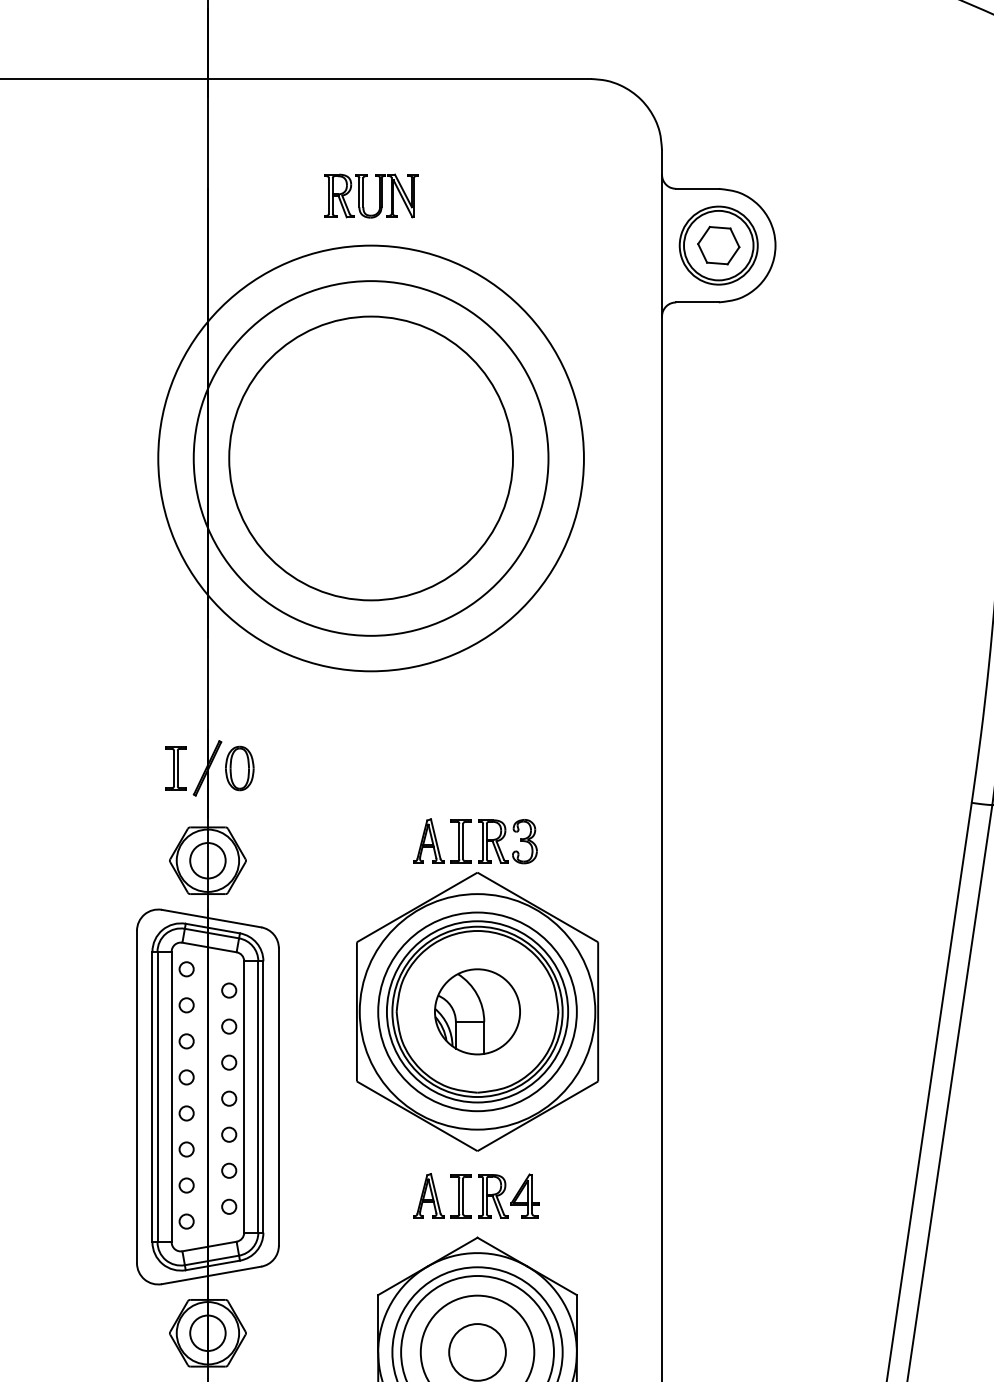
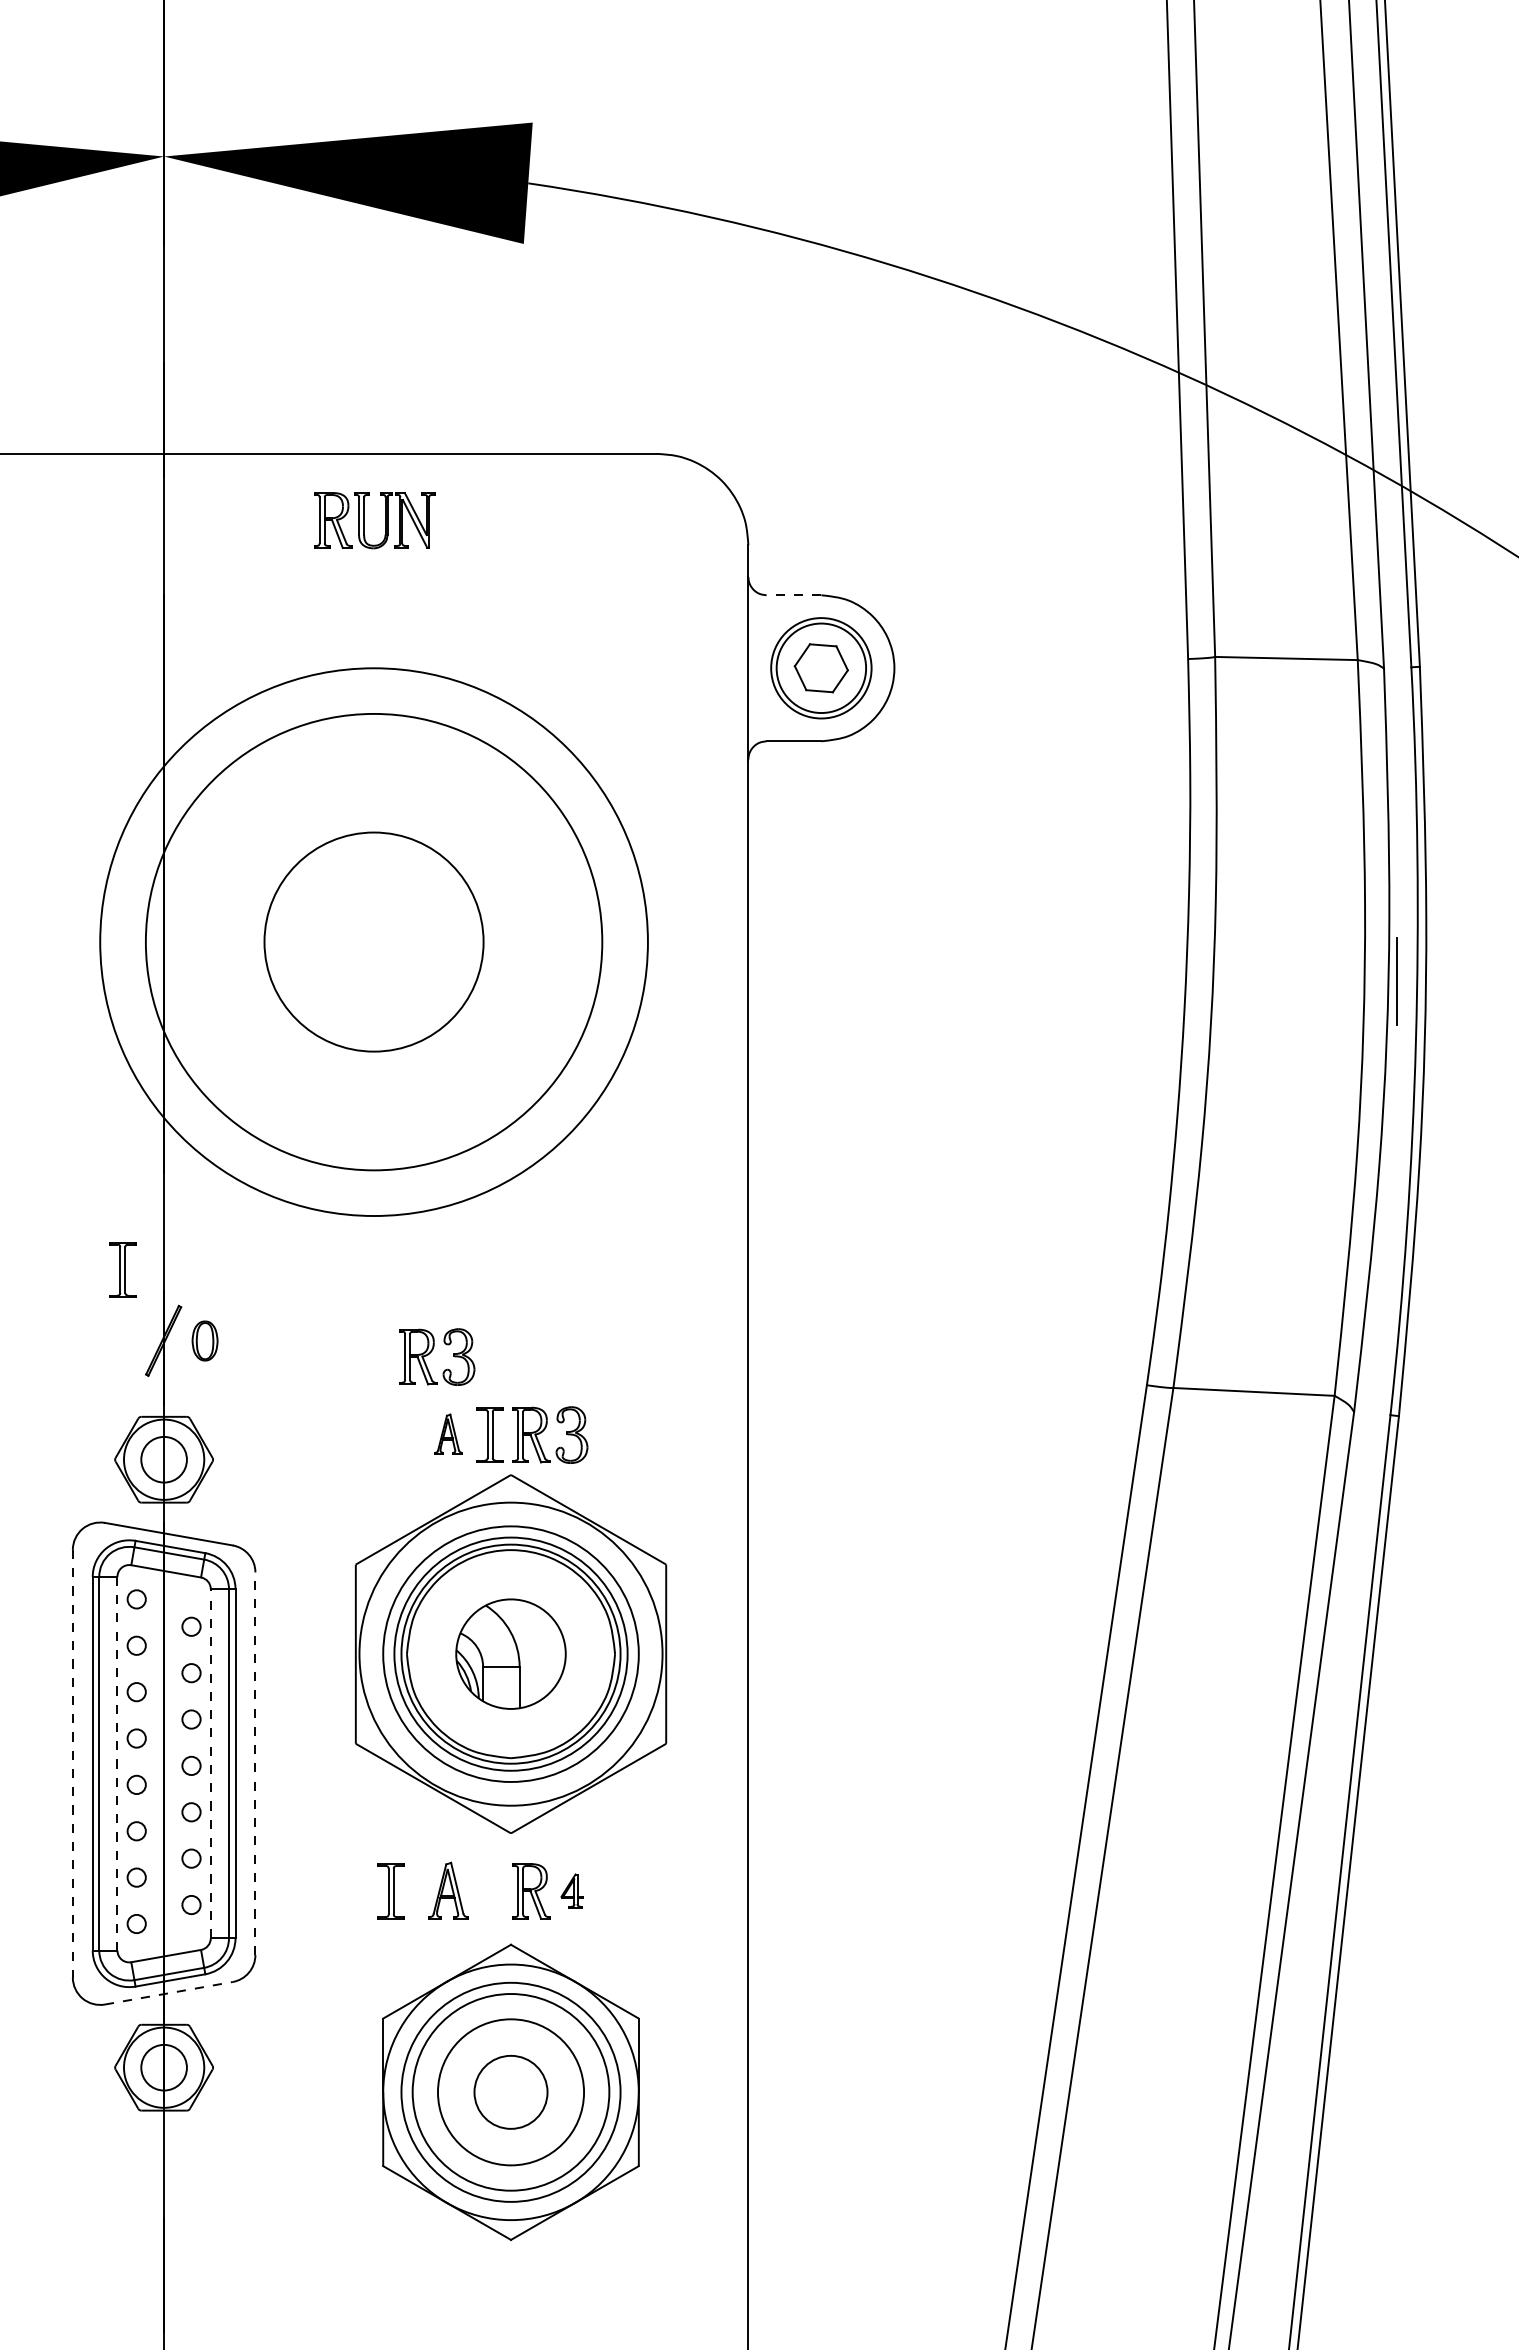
line: (697, 189) -> (793, 595), solid -> dashed
part: (363, 196) -> (364, 520), moved
circle: (370, 457) -> (373, 941), size x0.6
part: (175, 768) -> (122, 1269), moved
part: (239, 768) -> (204, 1340), size x0.7
part: (416, 776) -> (432, 1351), added
part: (428, 840) -> (448, 1433), size x0.7
line: (136, 1096) -> (72, 1763), solid -> dashed
line: (171, 1096) -> (117, 1763), solid -> dashed
line: (243, 1096) -> (210, 1763), solid -> dashed
line: (278, 1096) -> (255, 1763), solid -> dashed
part: (524, 1195) -> (571, 1890), size x0.6
part: (460, 1196) -> (390, 1891), moved
line: (211, 1275) -> (168, 1993), solid -> dashed

